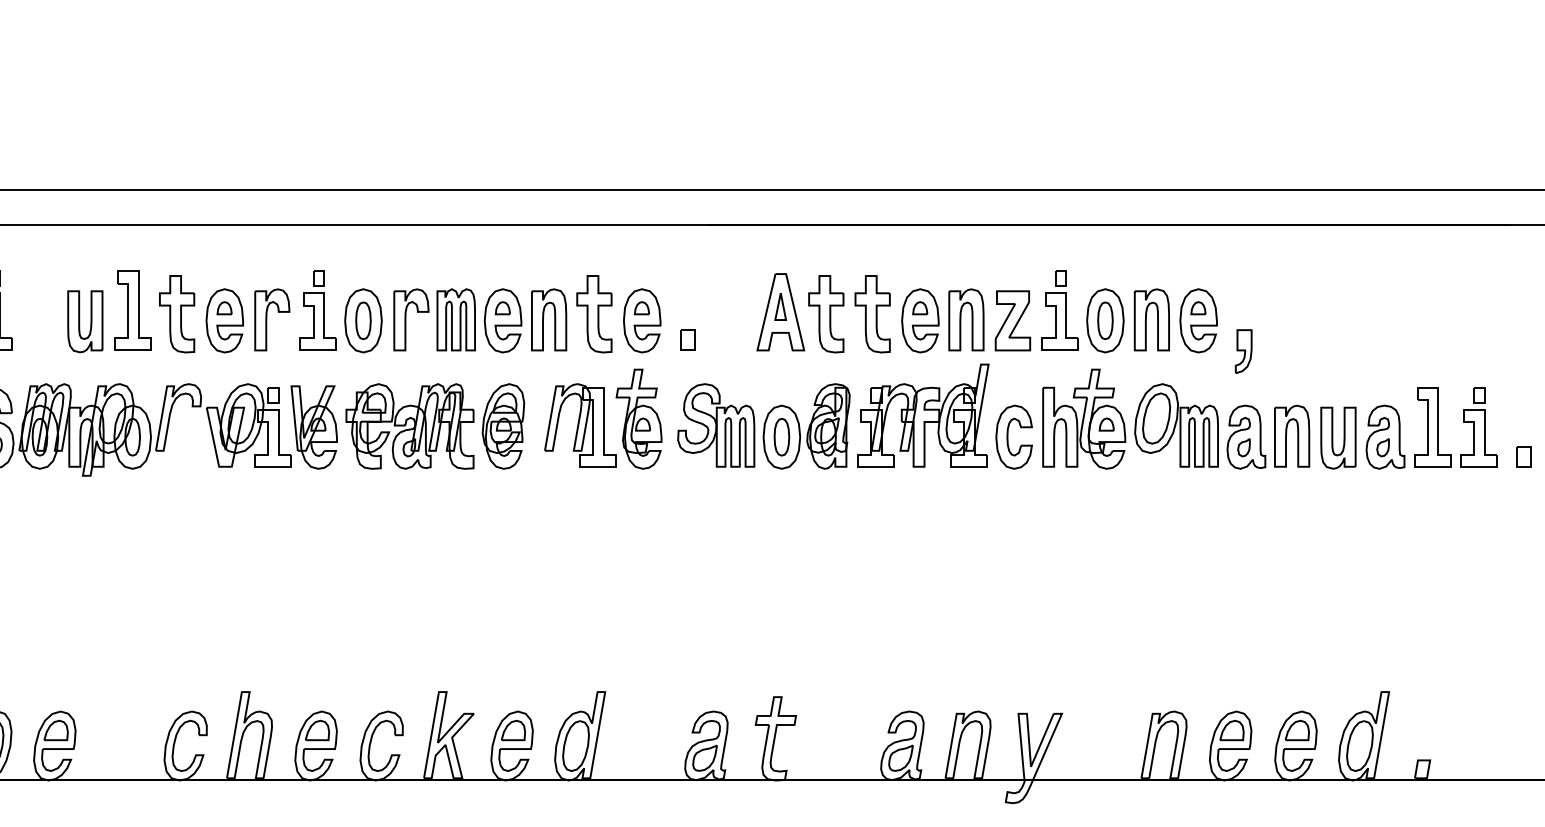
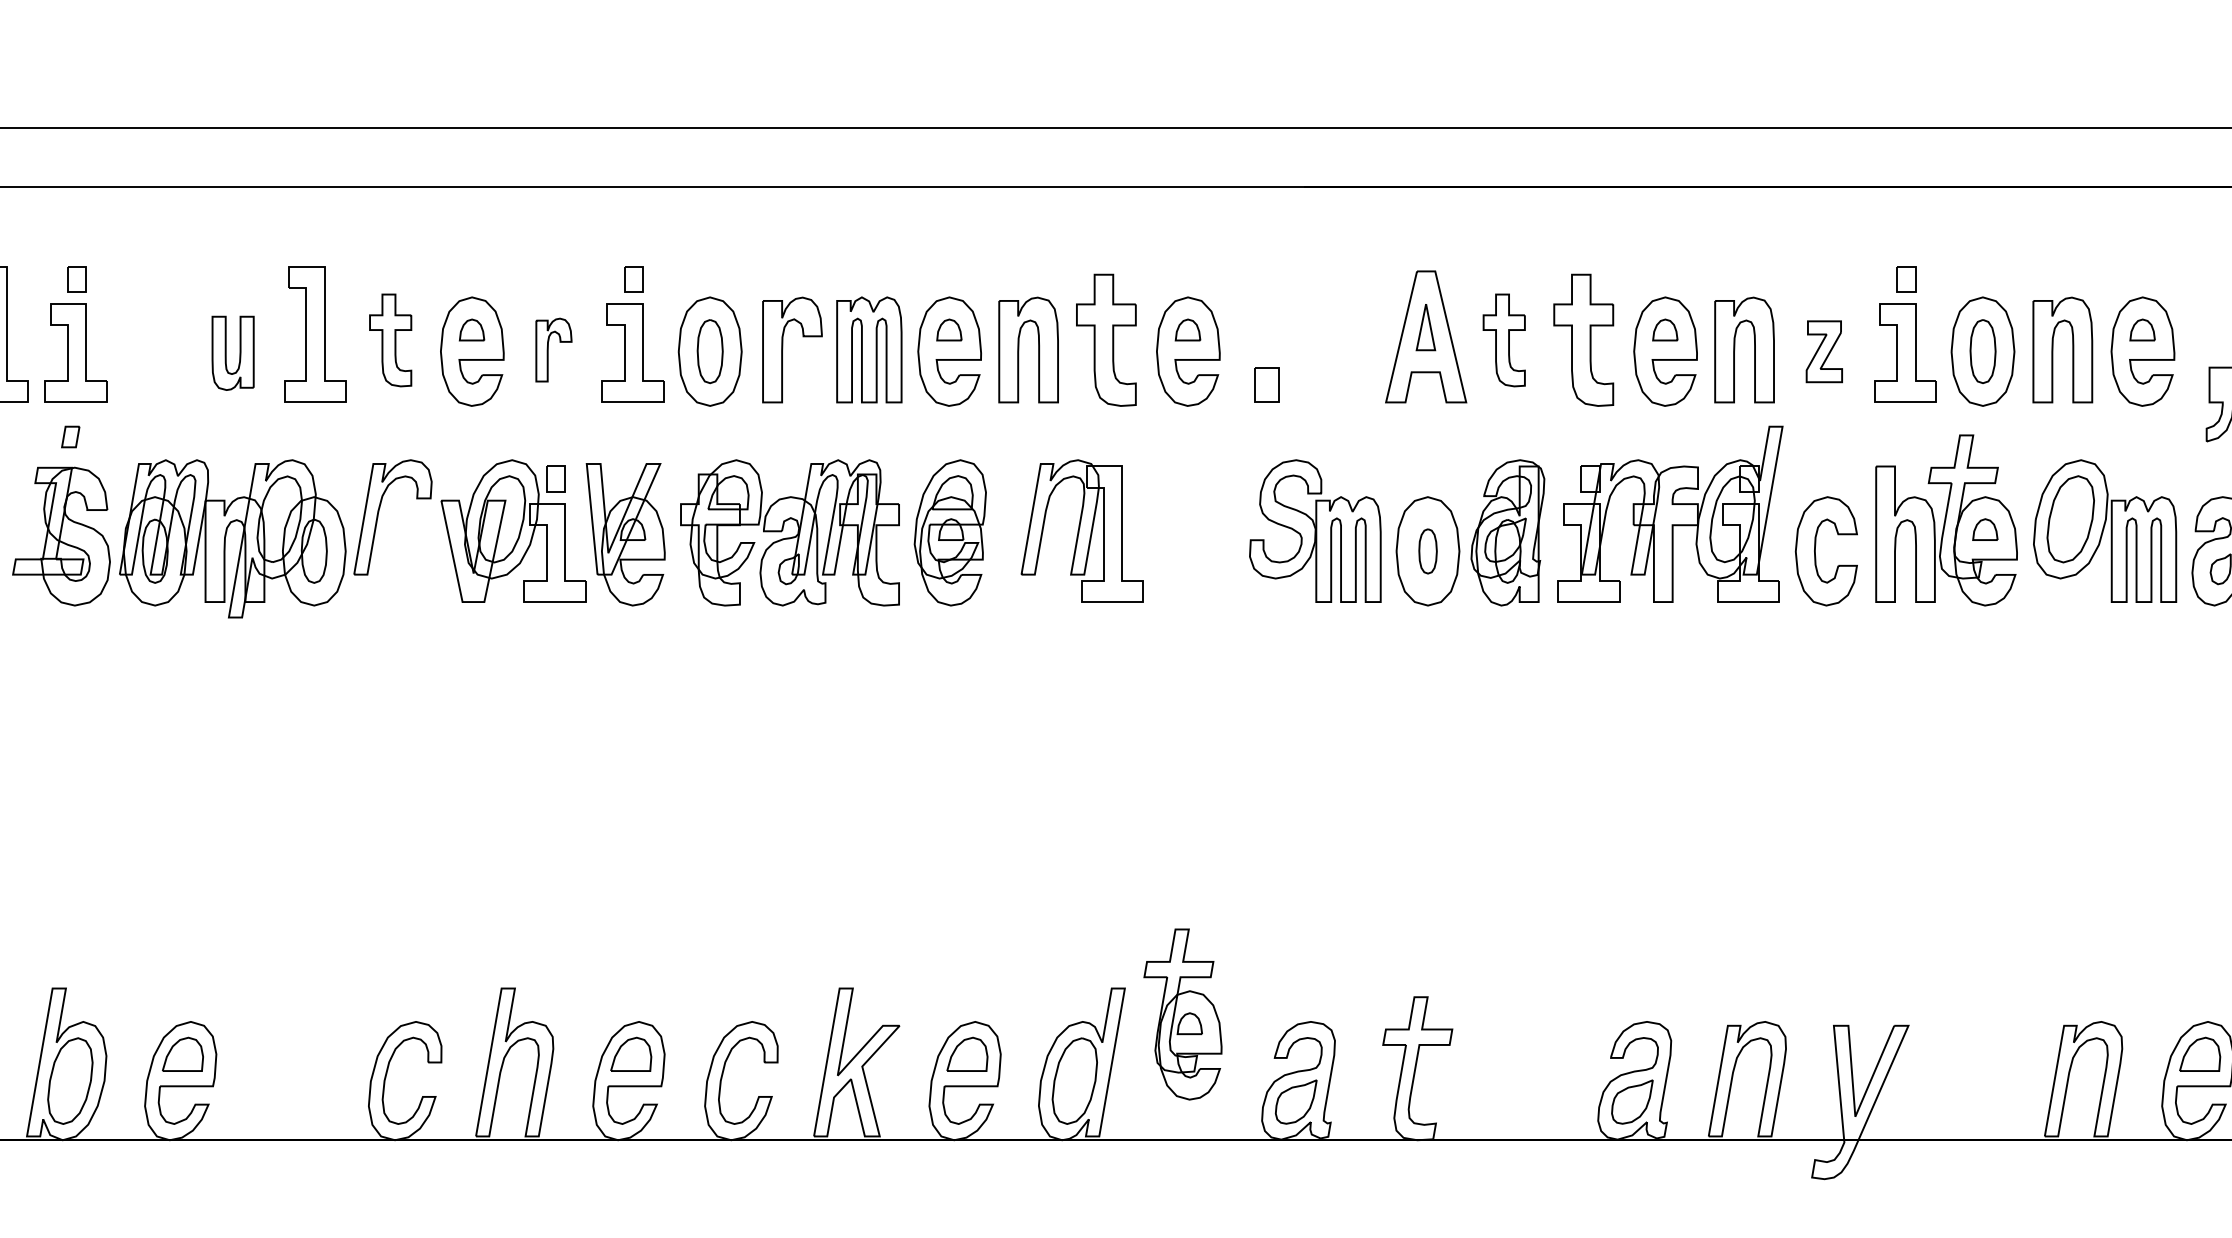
part: (177, 314) -> (391, 340), size x0.7
part: (826, 314) -> (1504, 340), size x0.7
part: (272, 319) -> (554, 349), size x0.6
part: (1012, 320) -> (1823, 351), size x0.6
part: (85, 321) -> (233, 352), size x0.7
part: (638, 418) -> (1181, 1013), moved
part: (781, 437) -> (1427, 551), size x0.7

